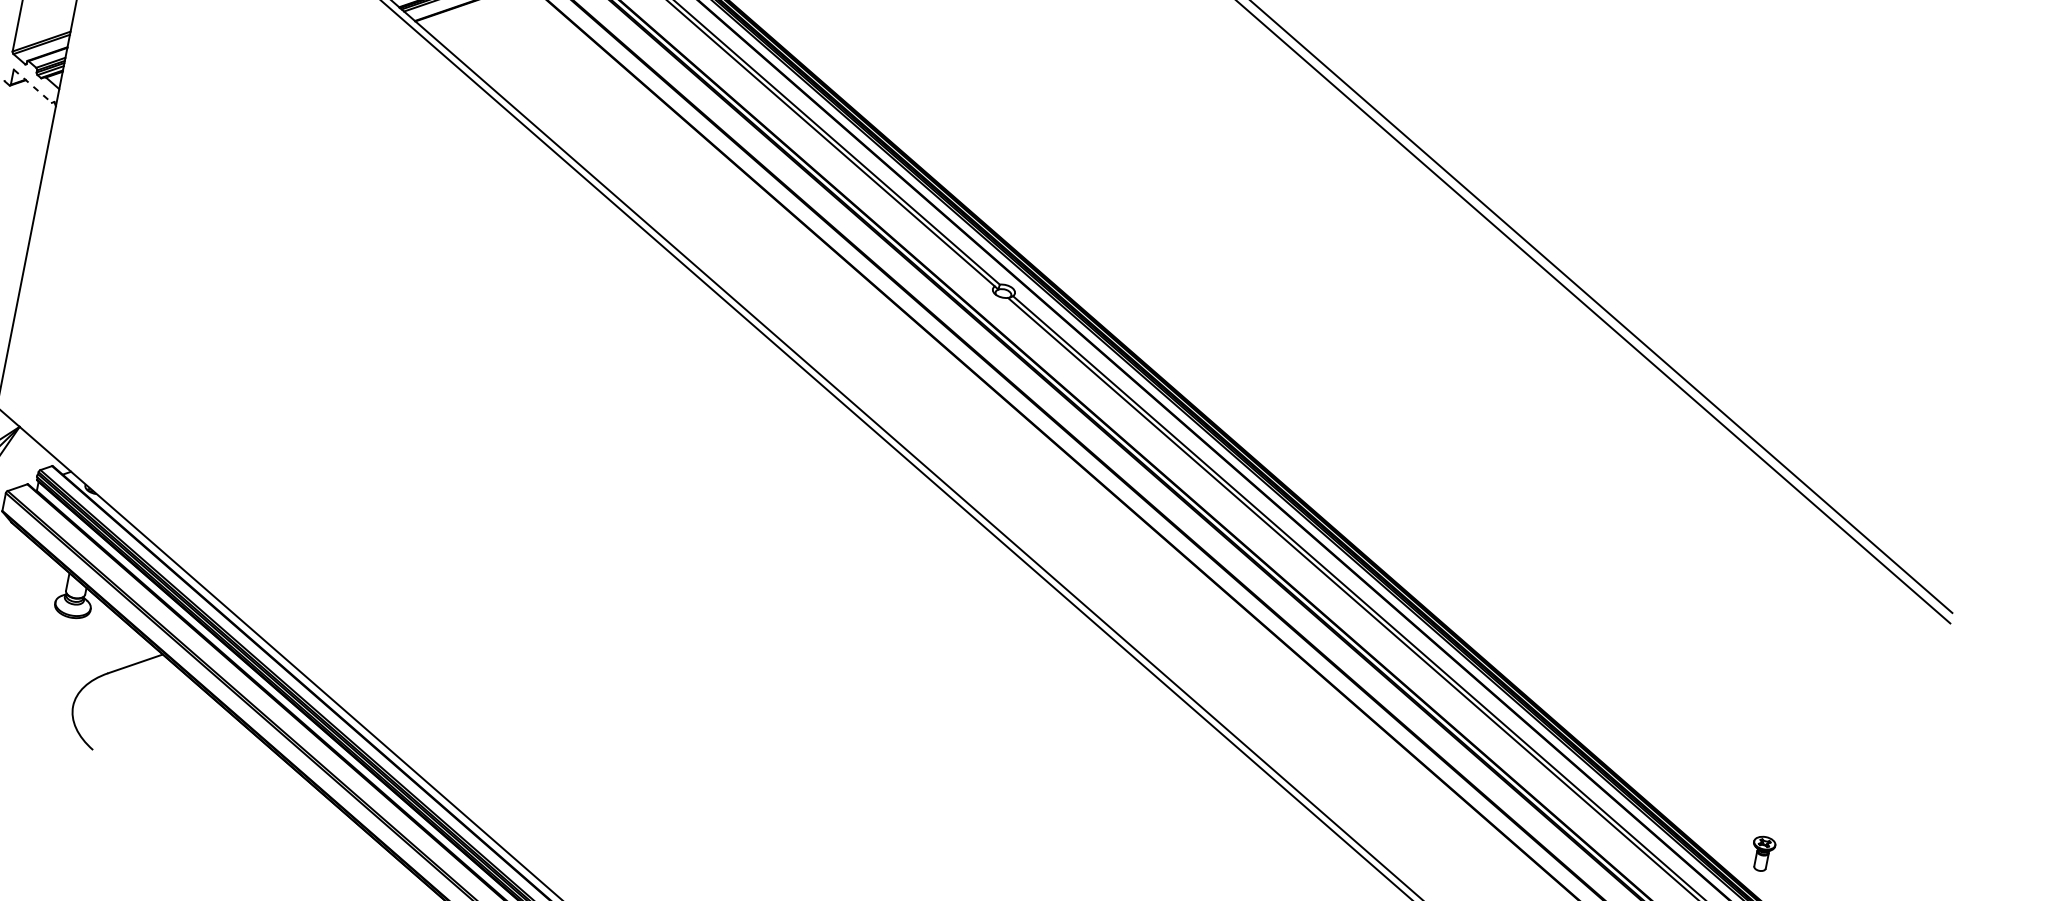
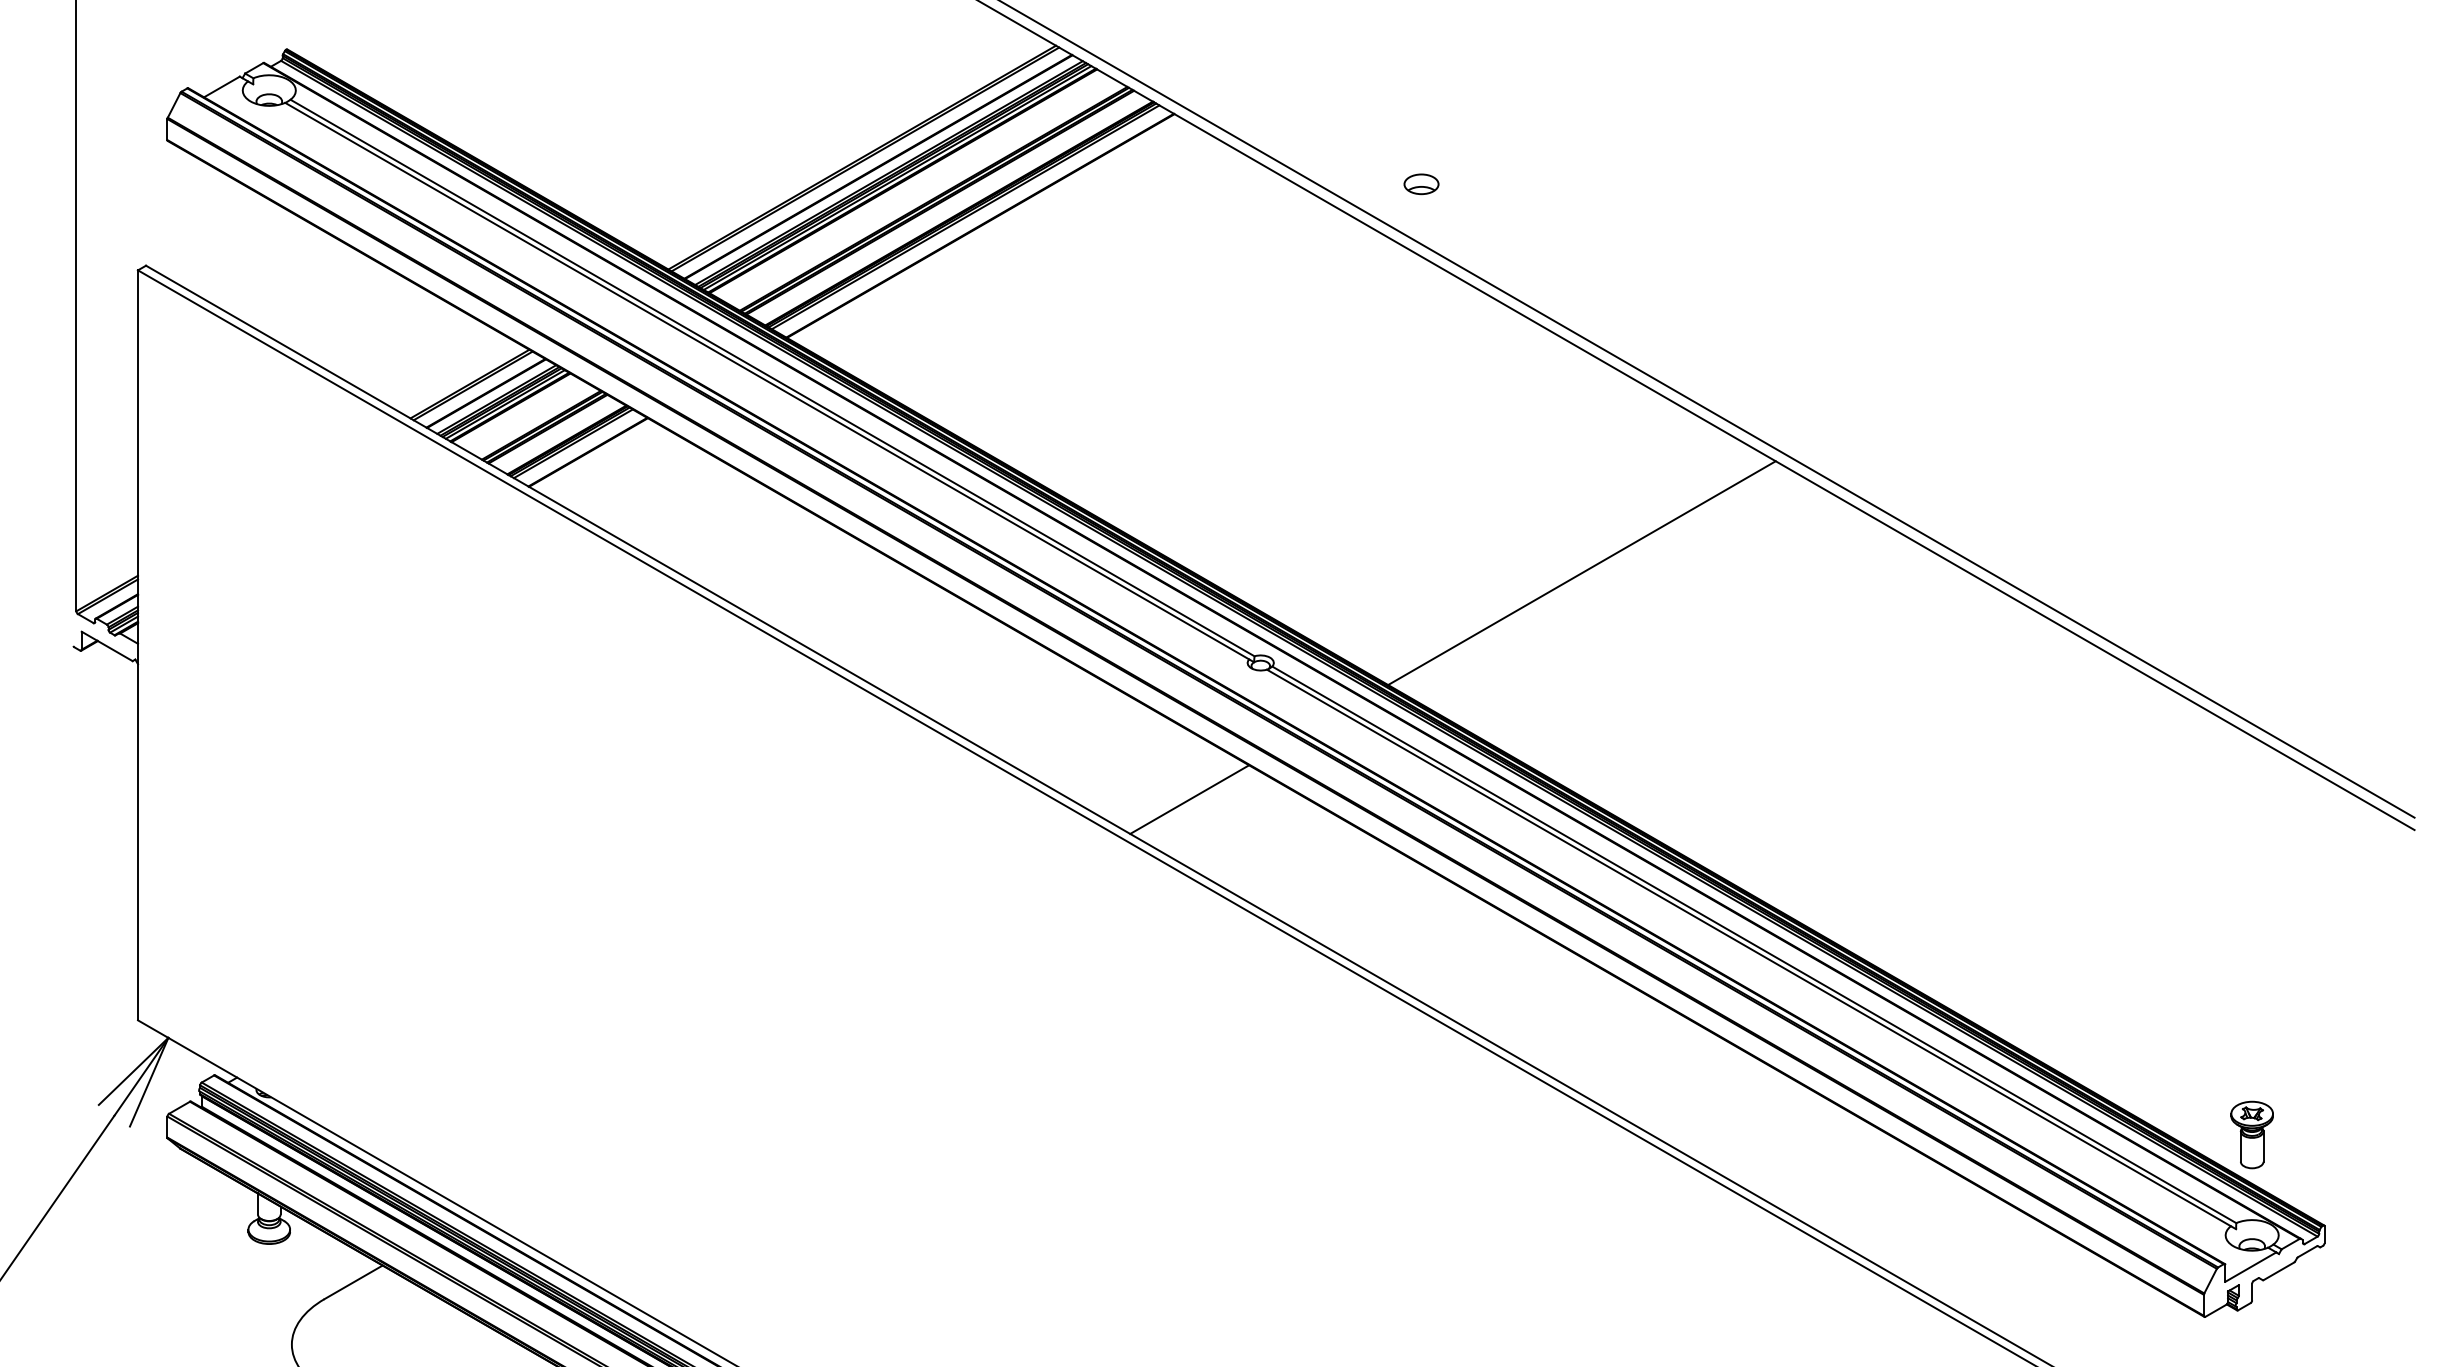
line: (33, 86) -> (107, 646), dashed -> solid
line: (1289, 268) -> (1581, 573), added
line: (921, 394) -> (1189, 799), added
part: (1762, 853) -> (2251, 1134), size x1.67

